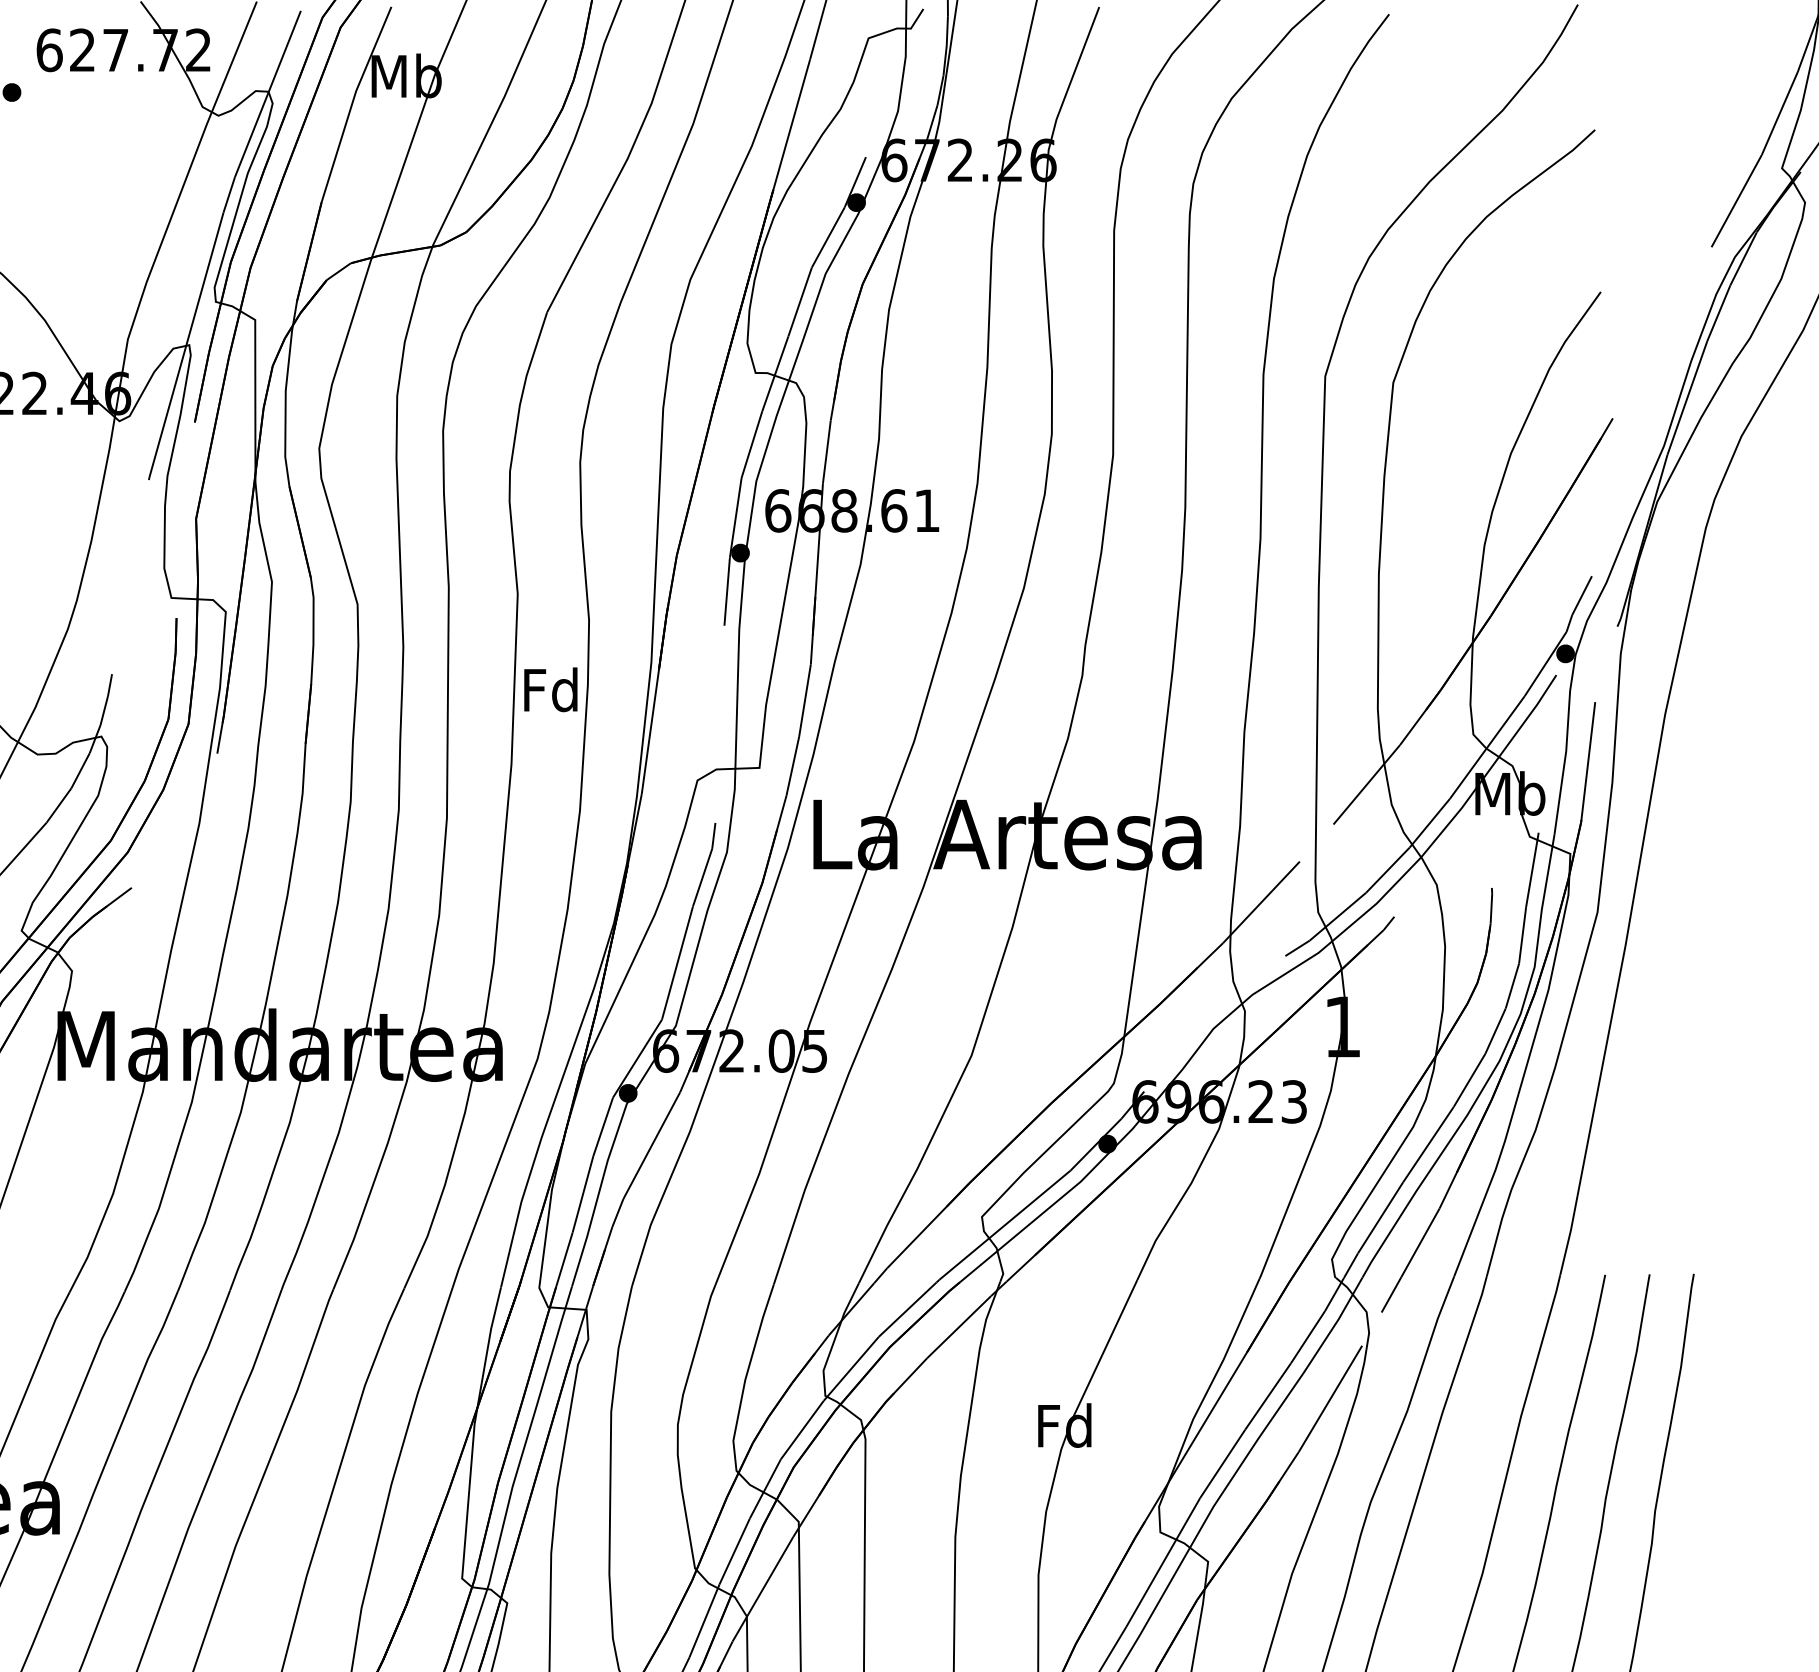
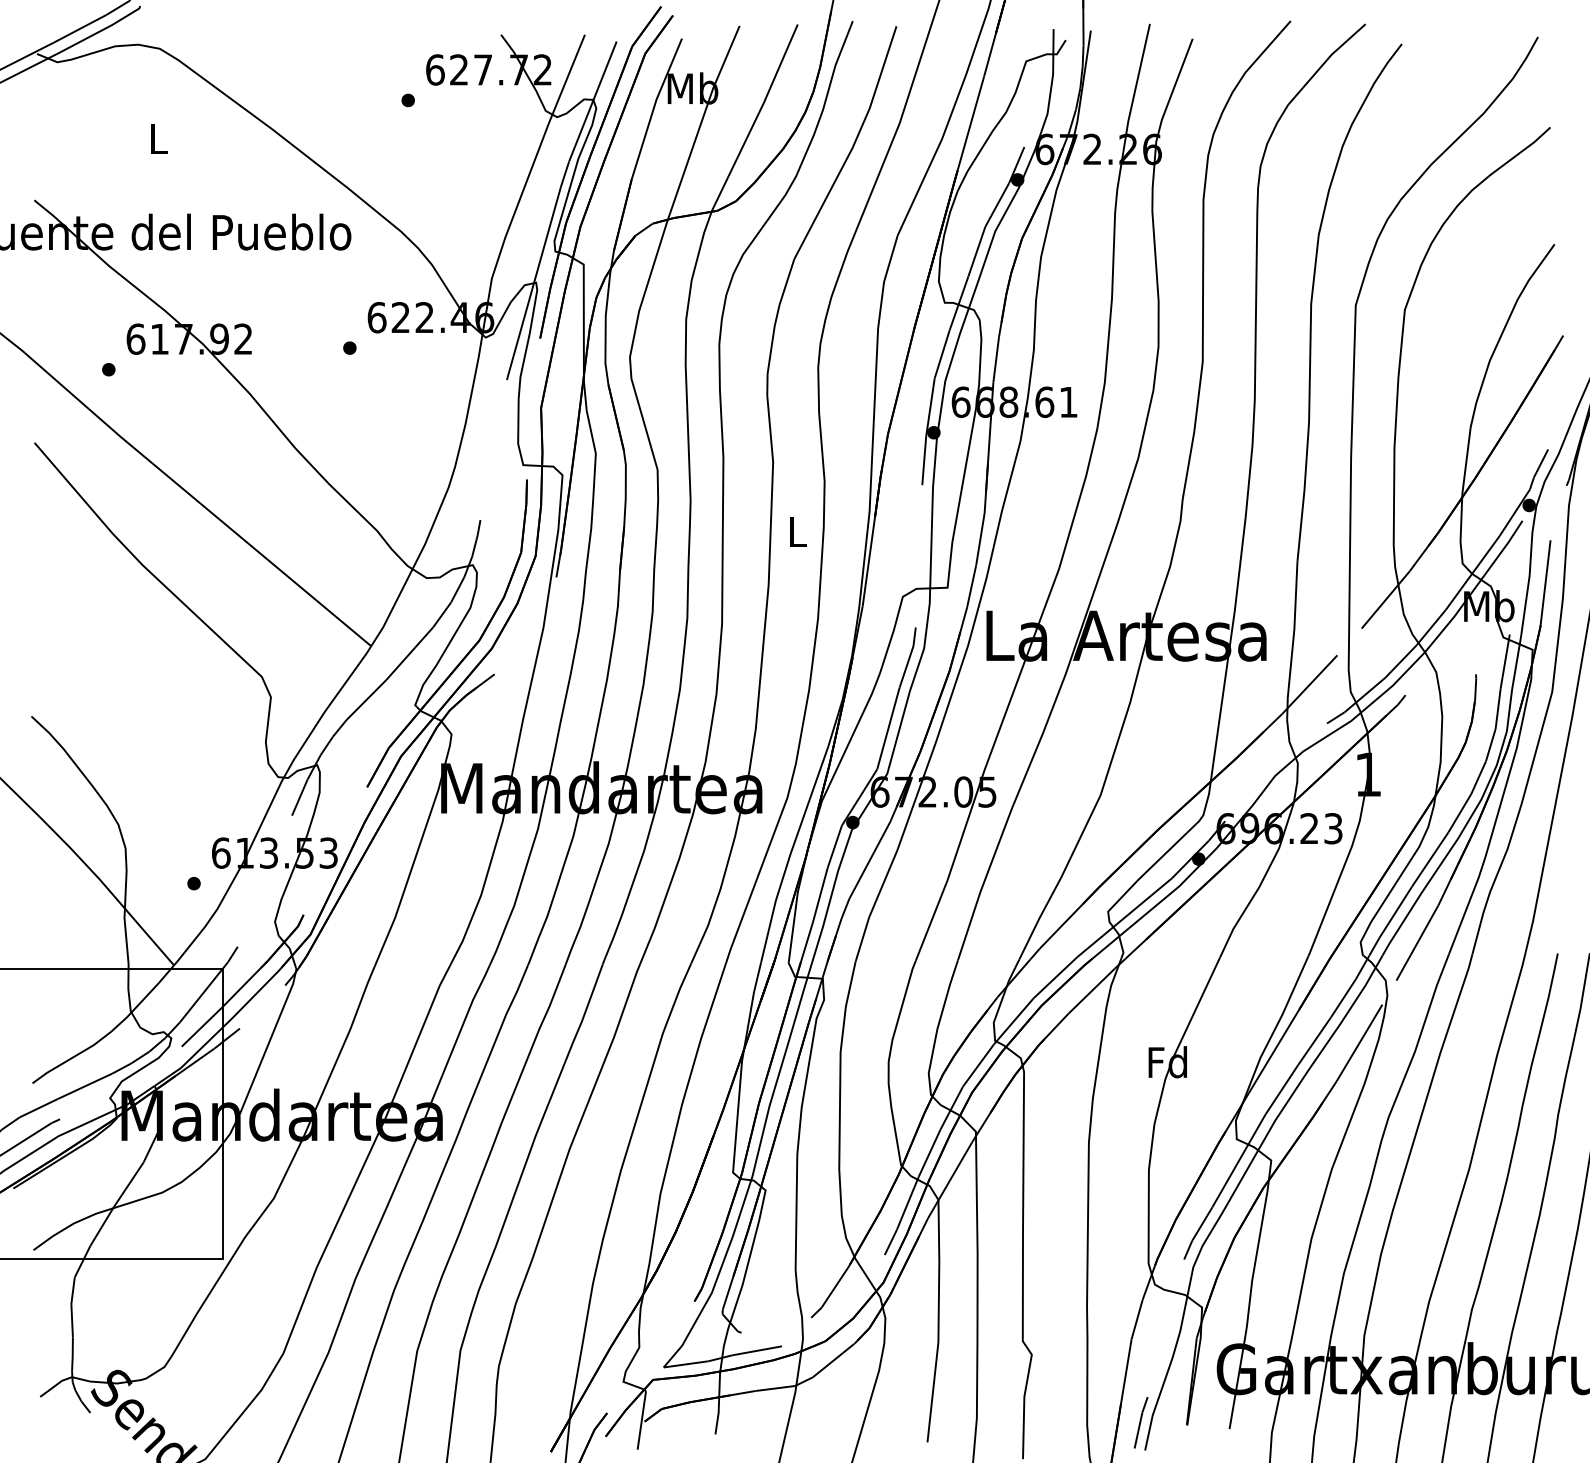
text: (550, 689) -> (796, 531), Fd -> L

